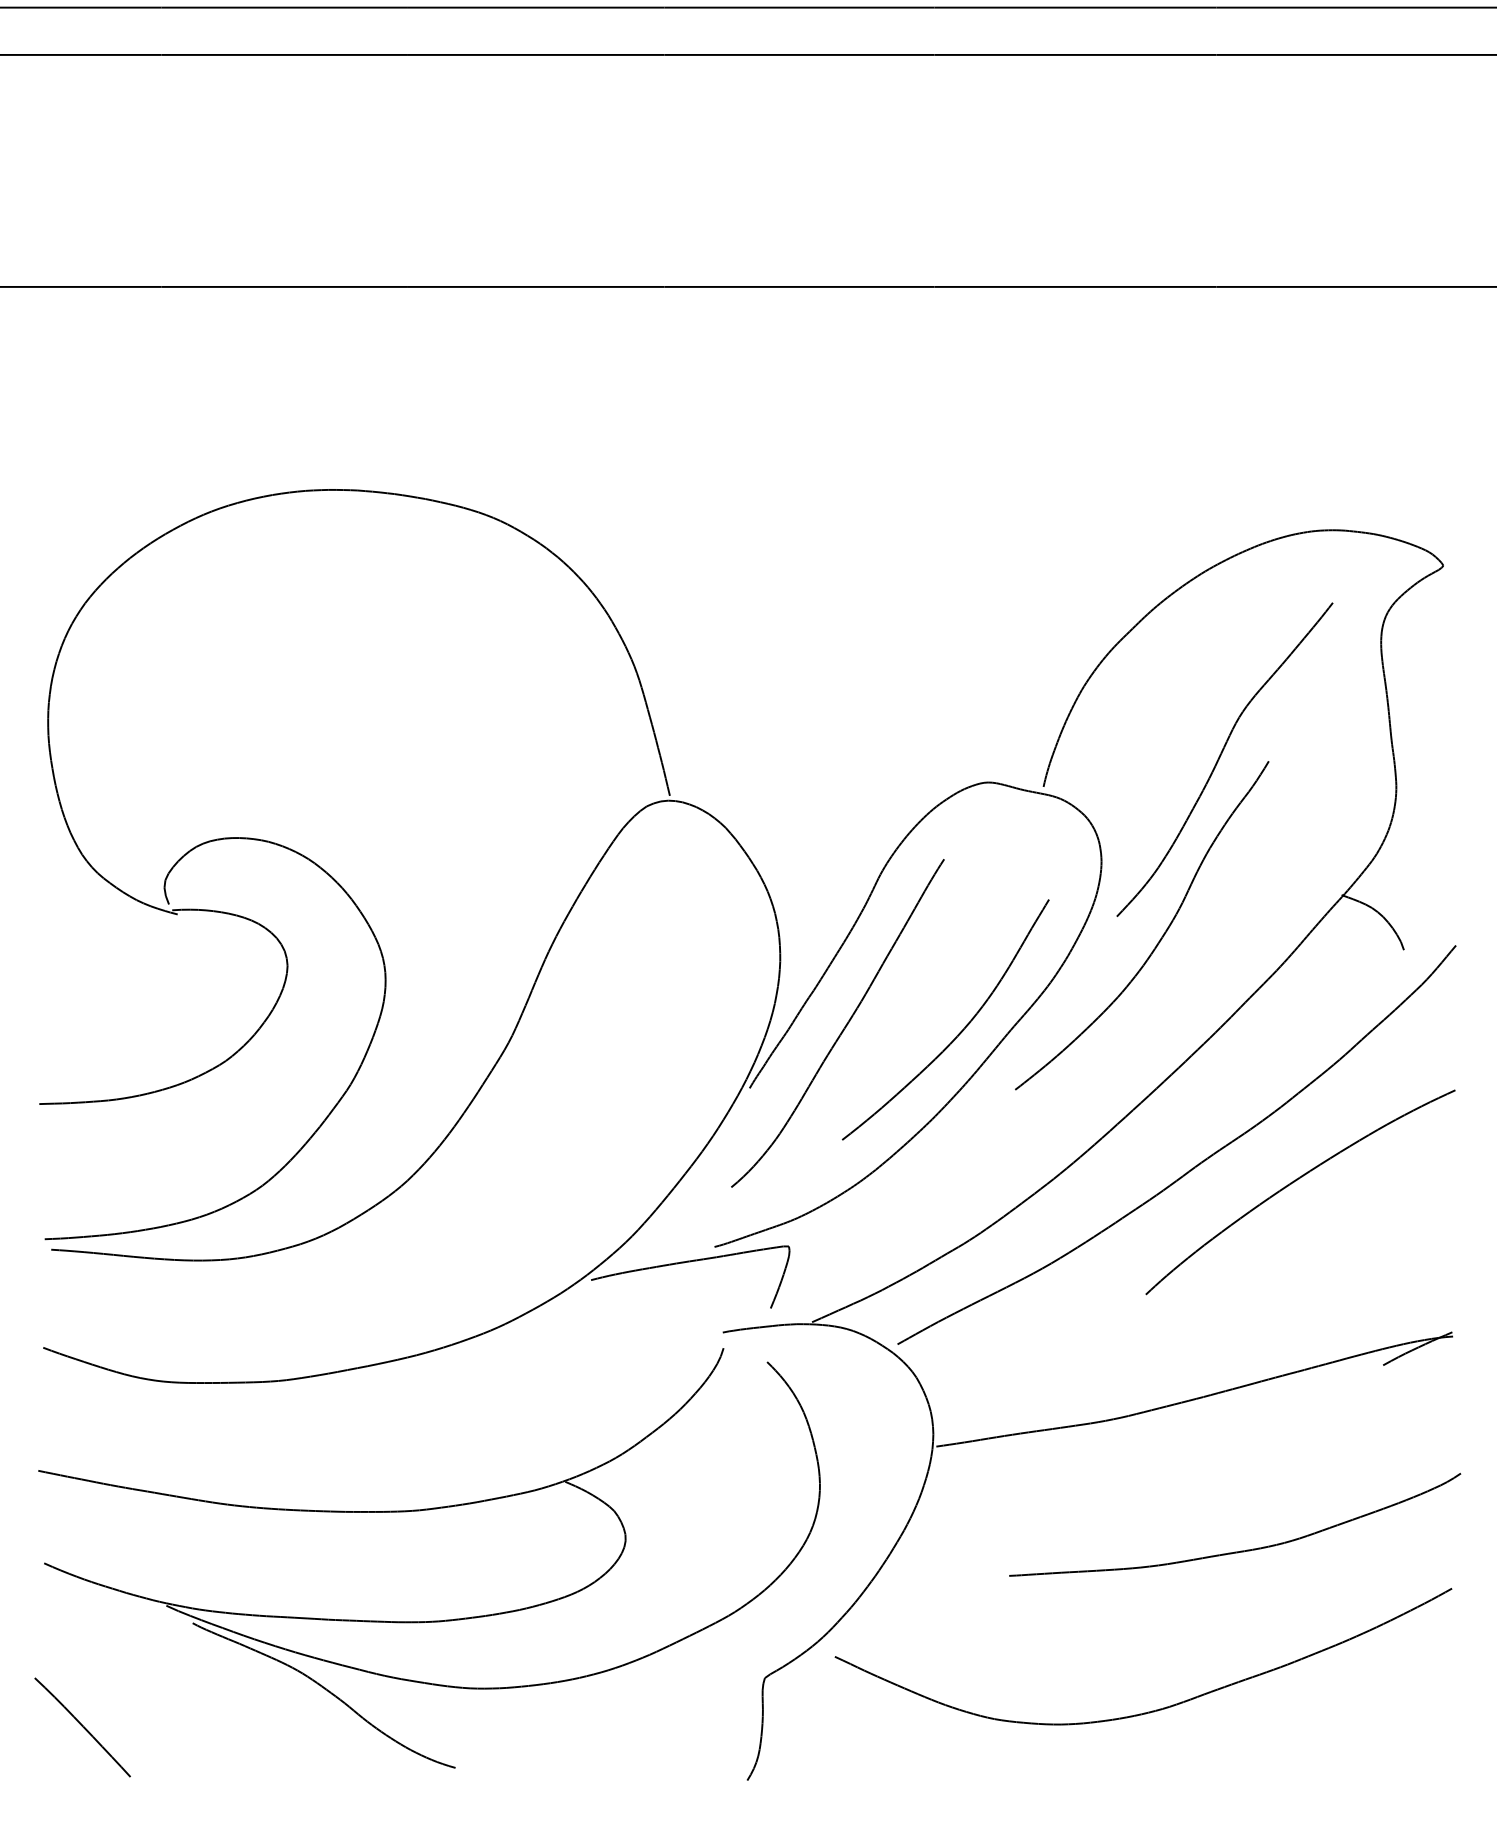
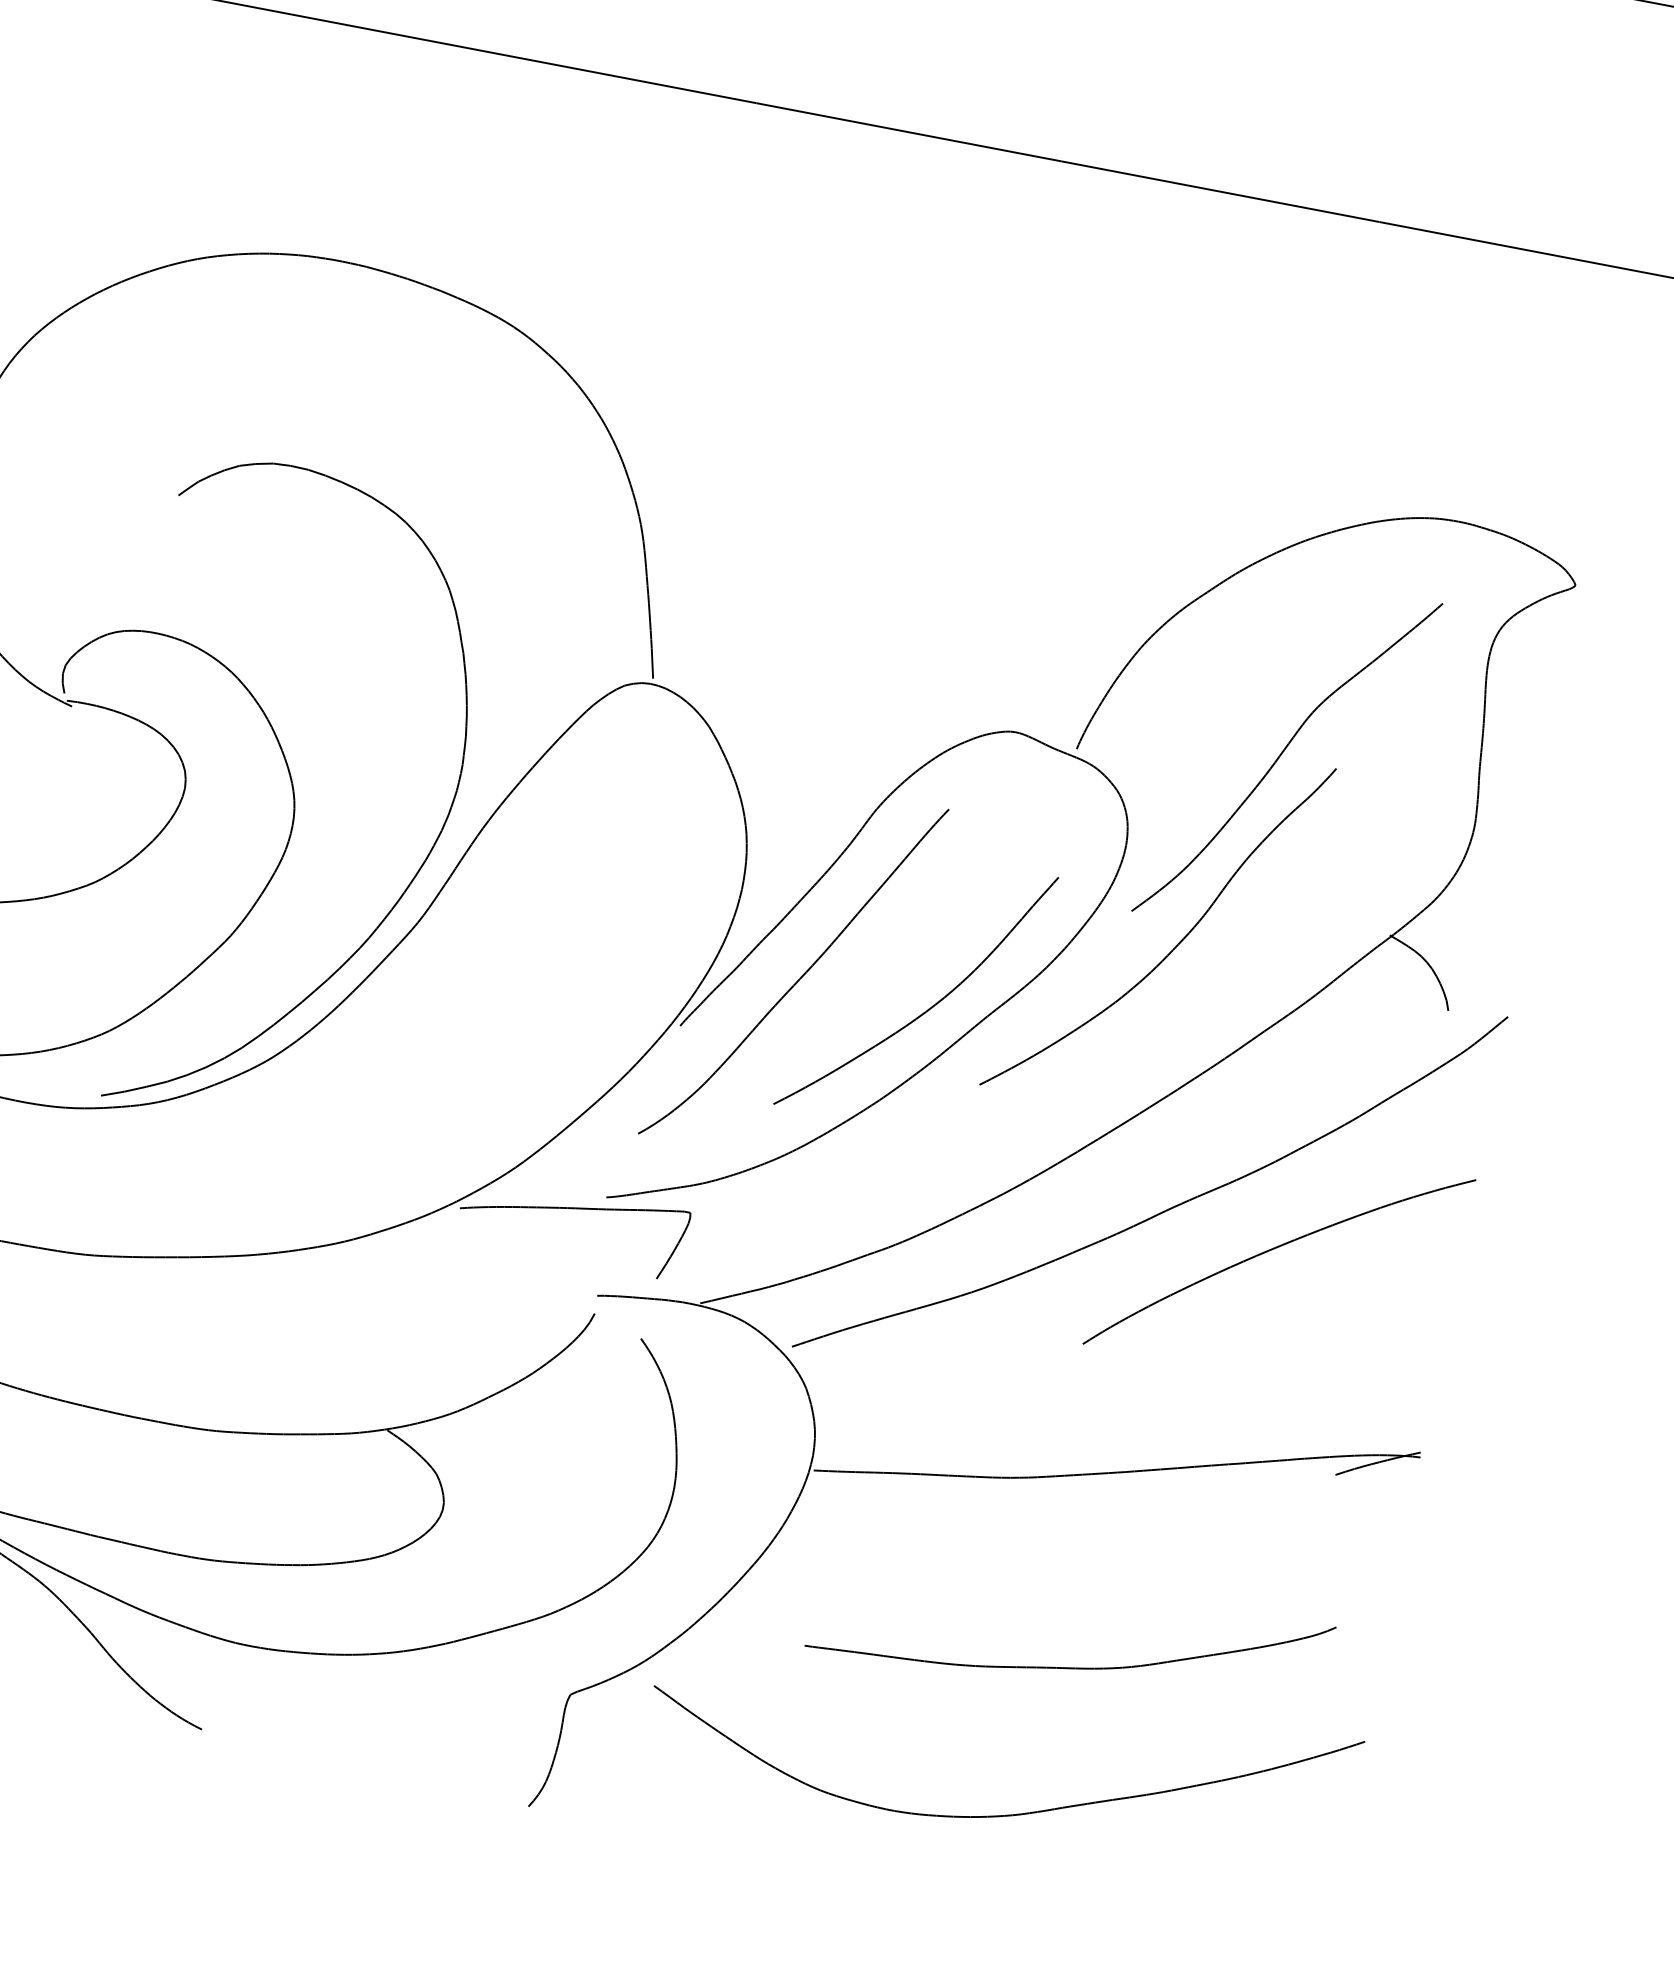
part: (495, 1008) -> (410, 881), added
part: (1240, 1550) -> (1071, 1666), moved

